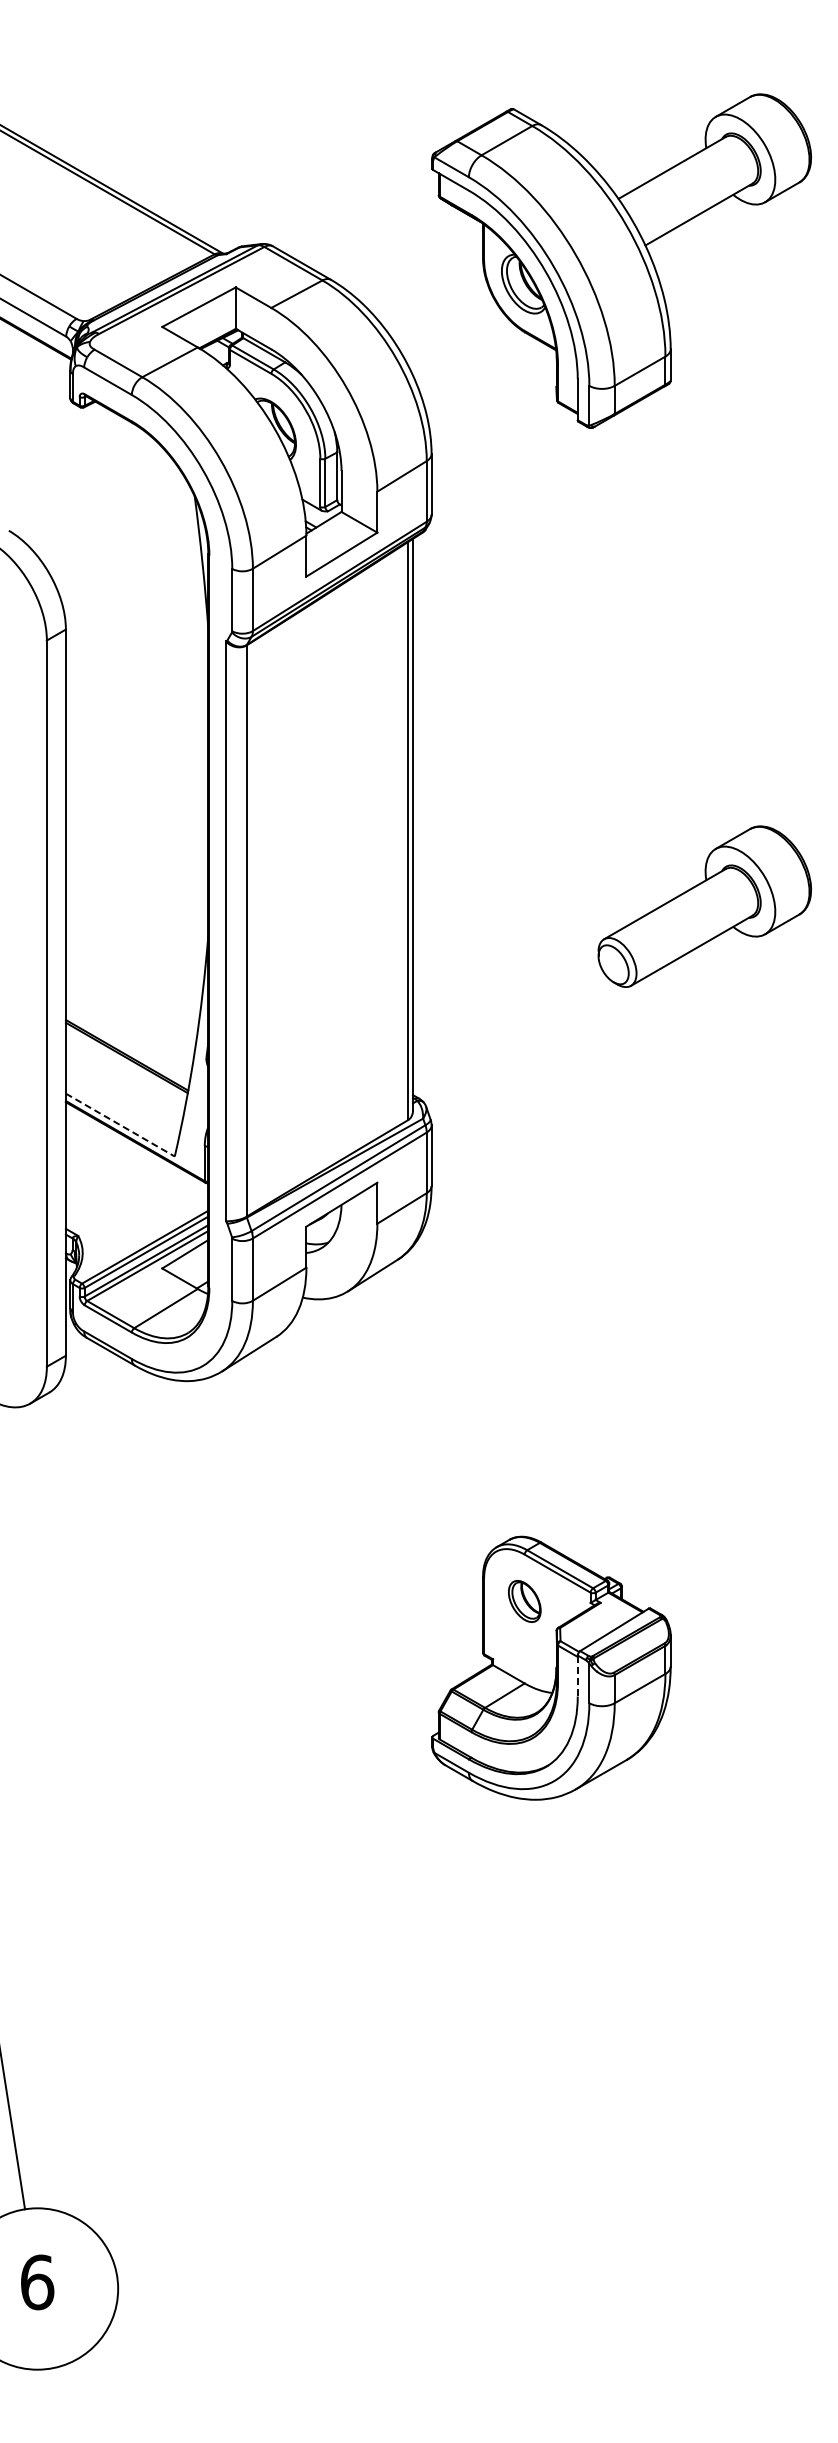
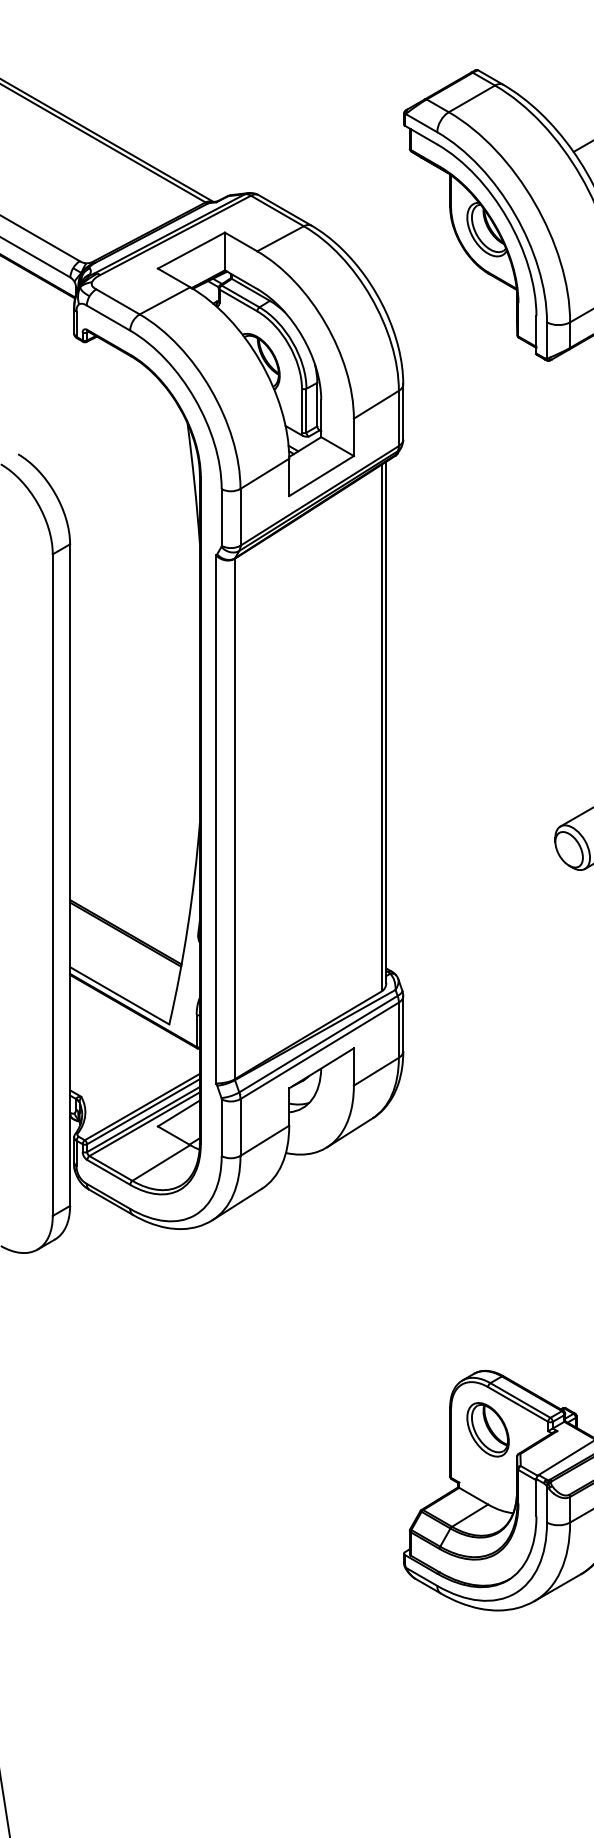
line: (120, 1125) -> (119, 996), dashed -> solid
part: (524, 1601) -> (487, 1429), size x1.43
line: (577, 1676) -> (536, 1498), dashed -> solid

